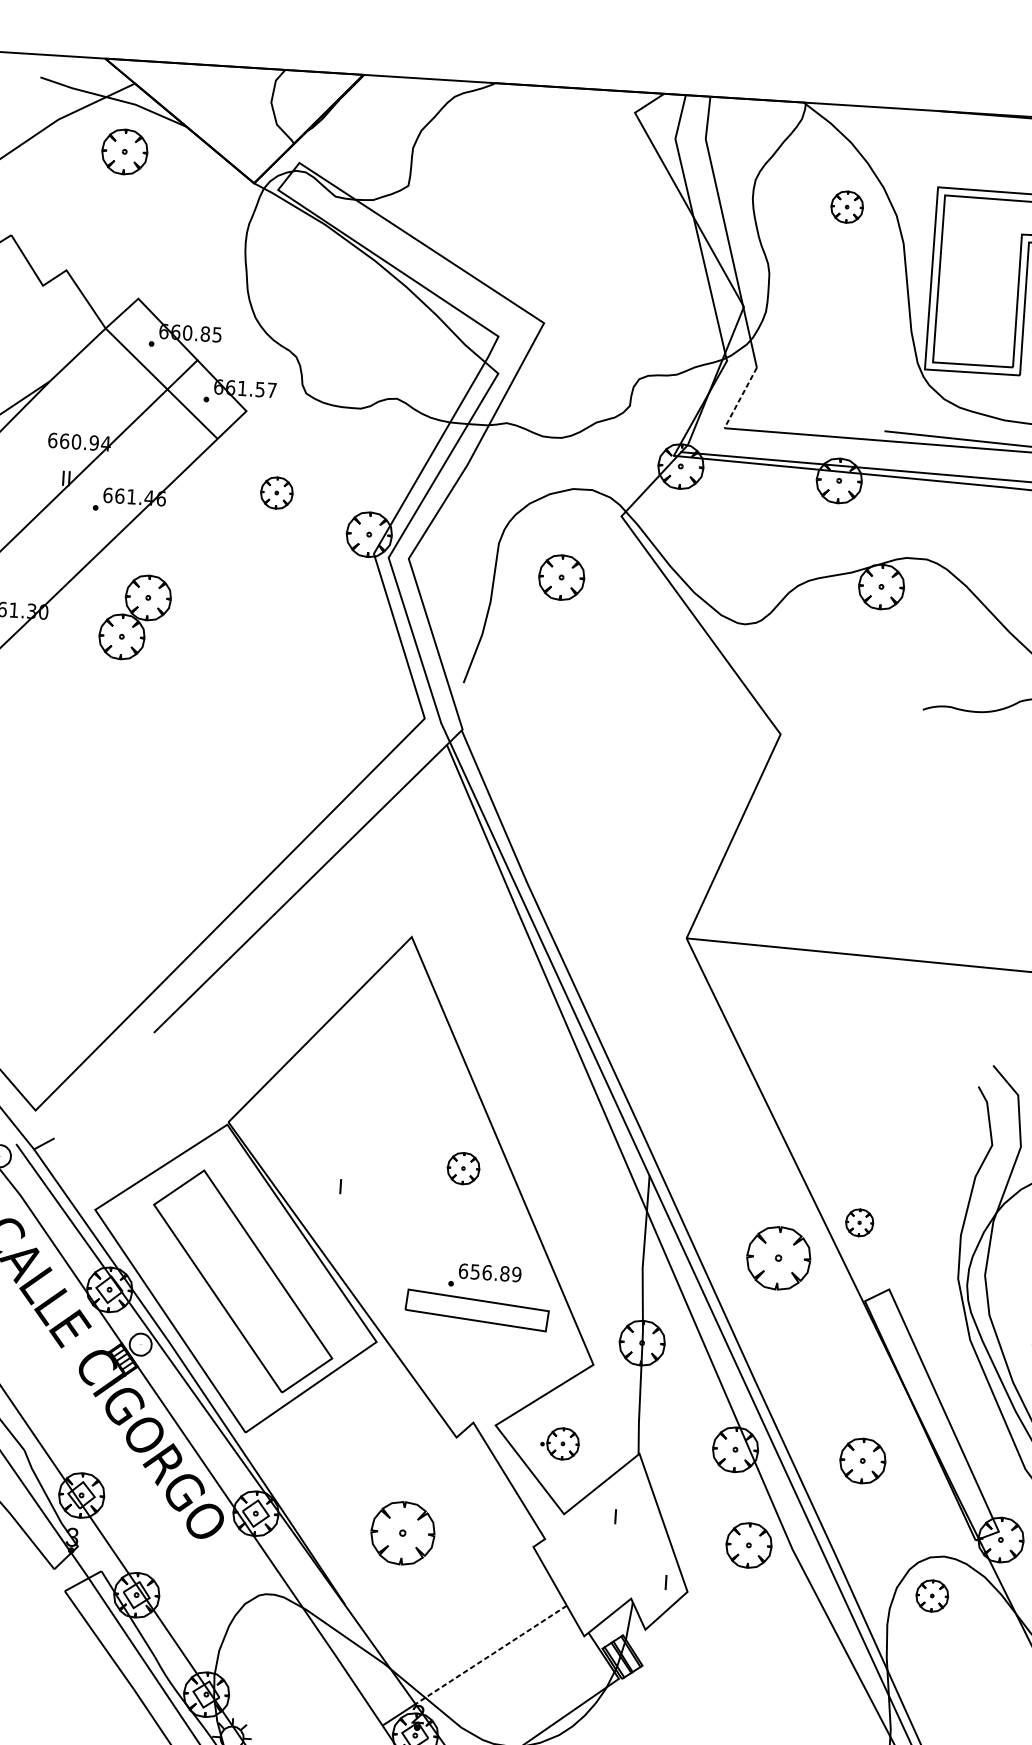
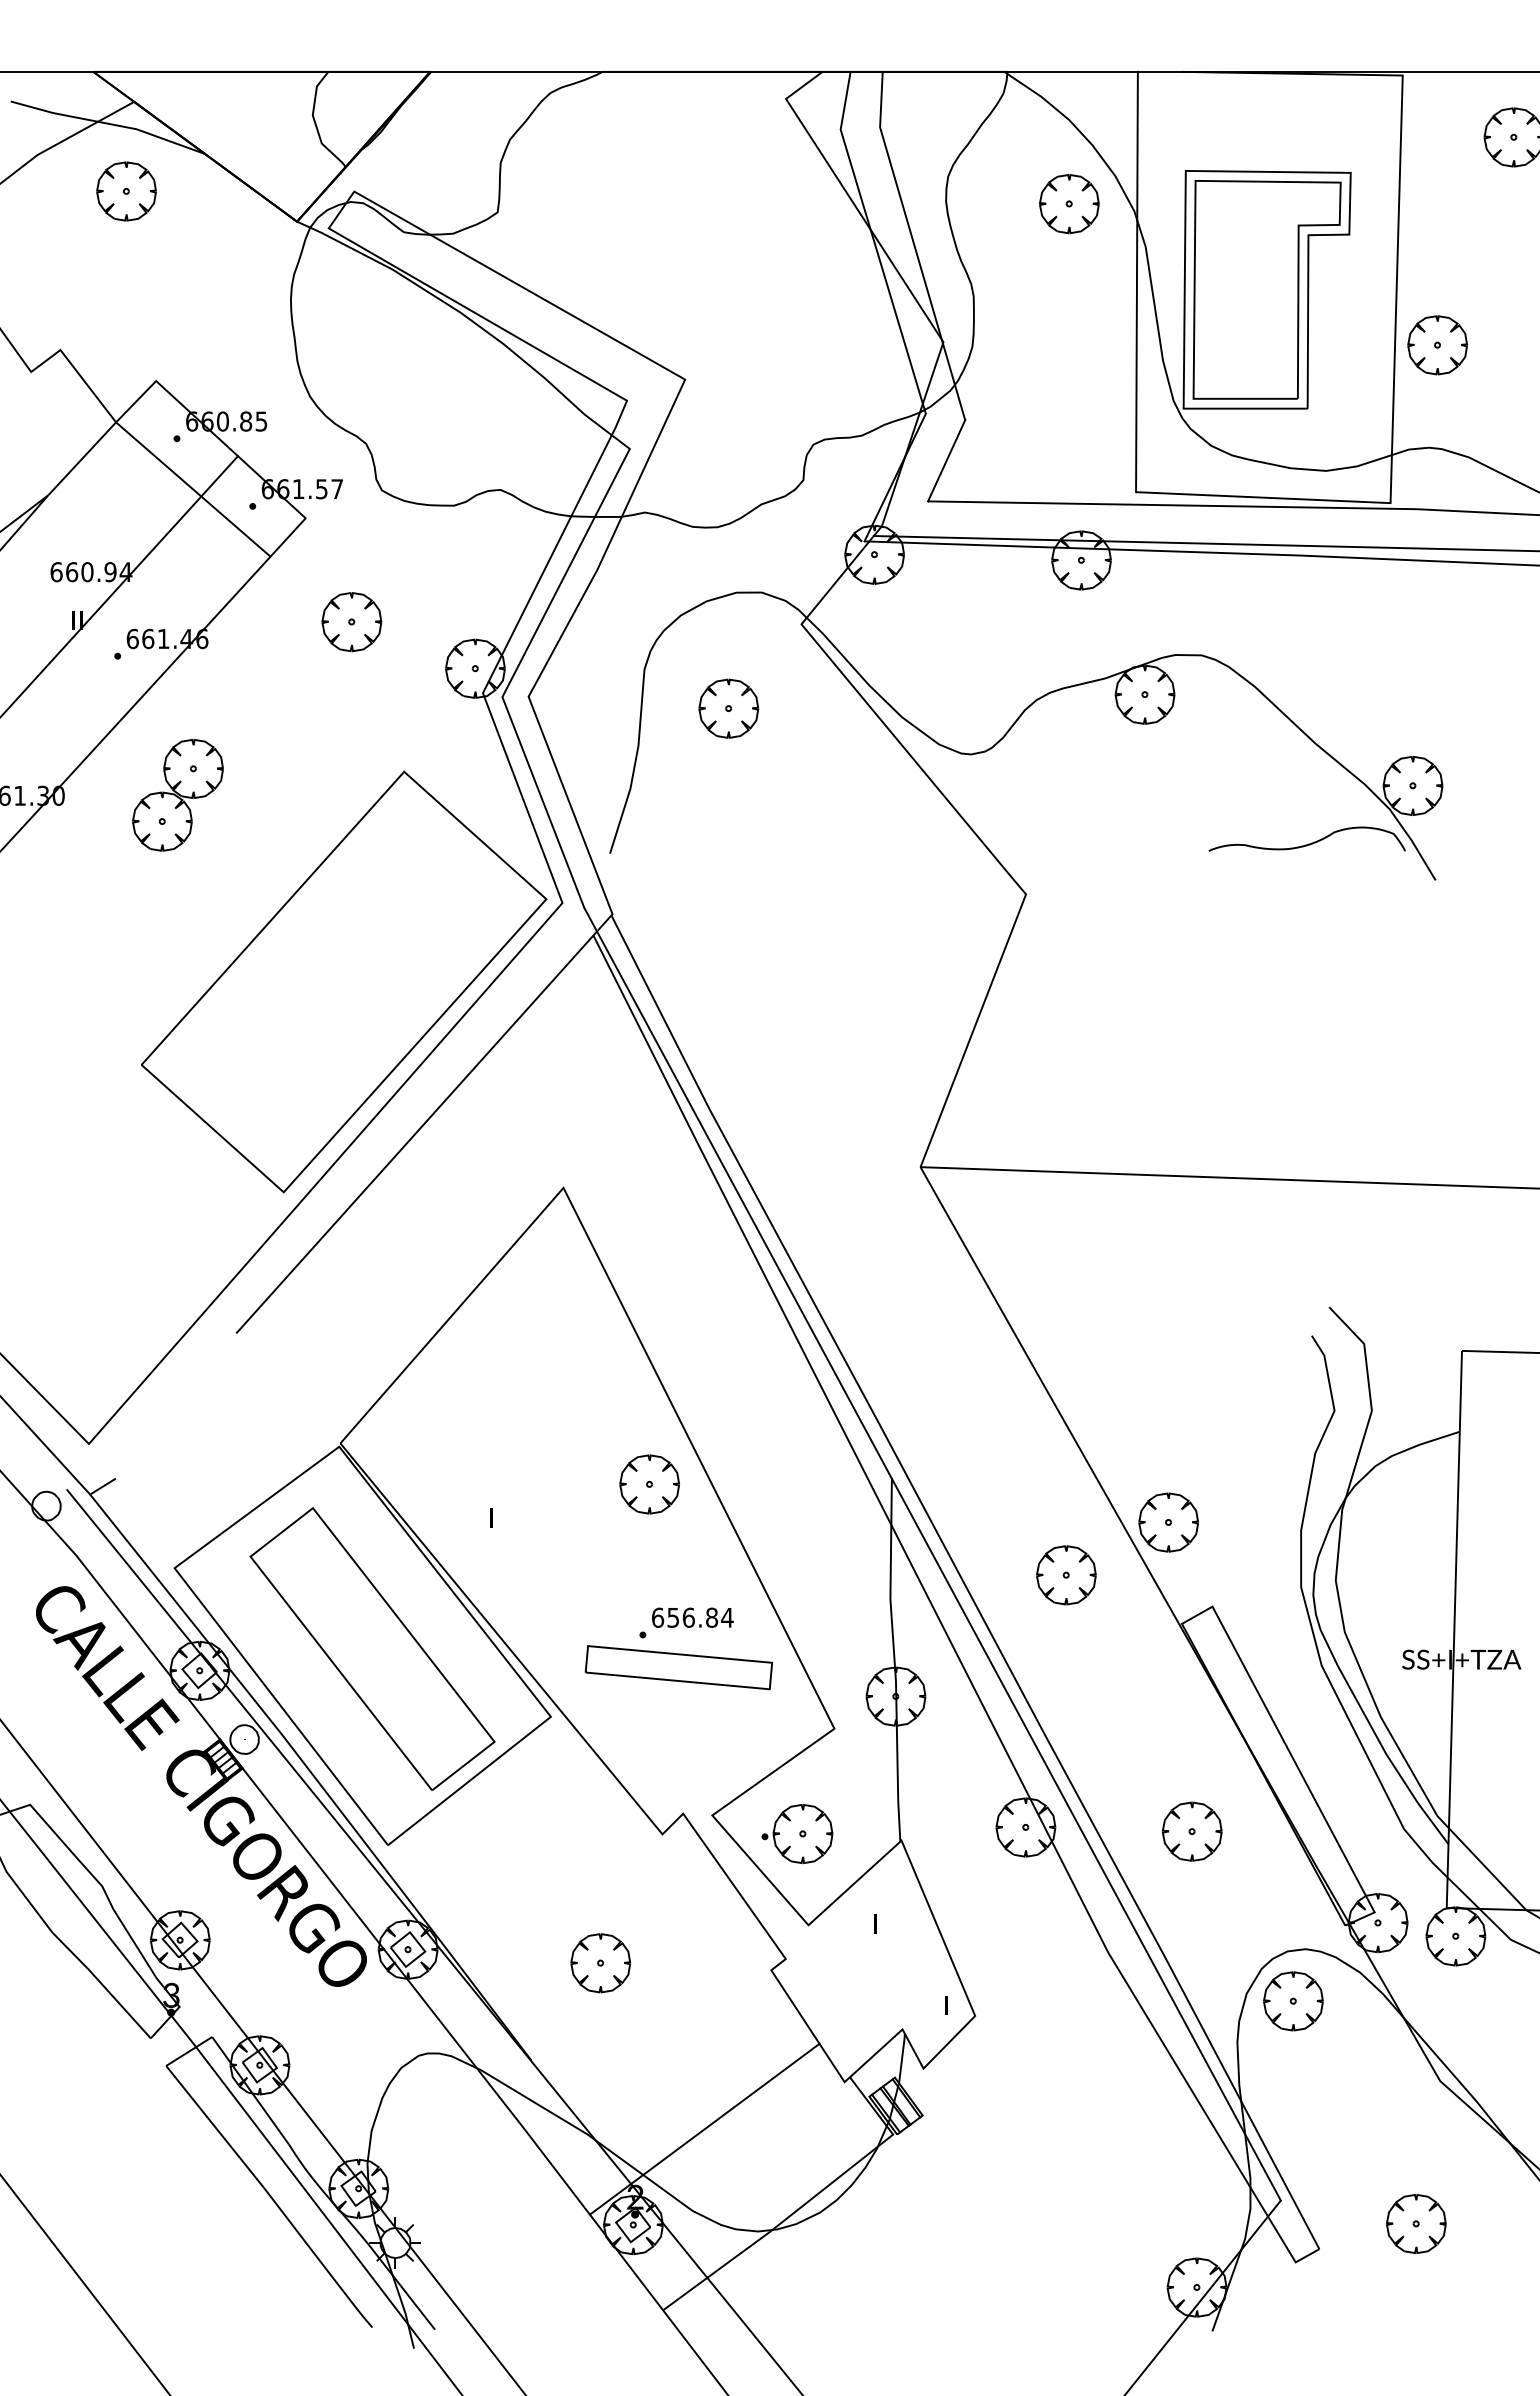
part: (847, 207) -> (1069, 204), size x1.43
line: (894, 269) -> (1136, 281), added
line: (740, 397) -> (946, 460), dashed -> solid
part: (276, 493) -> (351, 622), size x1.43
part: (253, 768) -> (344, 981), added
part: (463, 1168) -> (649, 1484), size x1.43
part: (859, 1222) -> (1168, 1522), size x1.67
part: (778, 1258) -> (1066, 1575), size x0.71
text: (516, 1274) -> (727, 1617), 656.89 -> 656.84
part: (560, 1443) -> (797, 1833), size x1.43
part: (402, 1533) -> (600, 1963), size x0.71
part: (748, 1545) -> (1050, 1950), removed
part: (932, 1596) -> (1293, 2001), size x1.43
line: (490, 1655) -> (724, 2114), dashed -> solid

